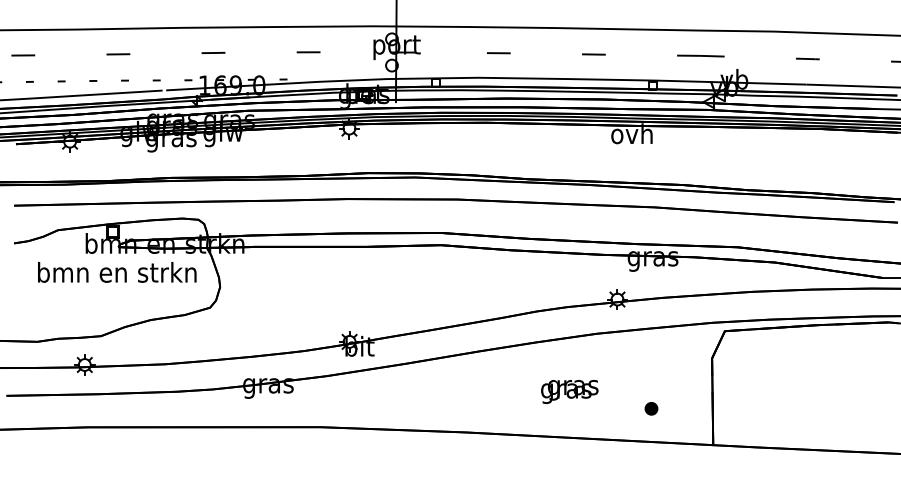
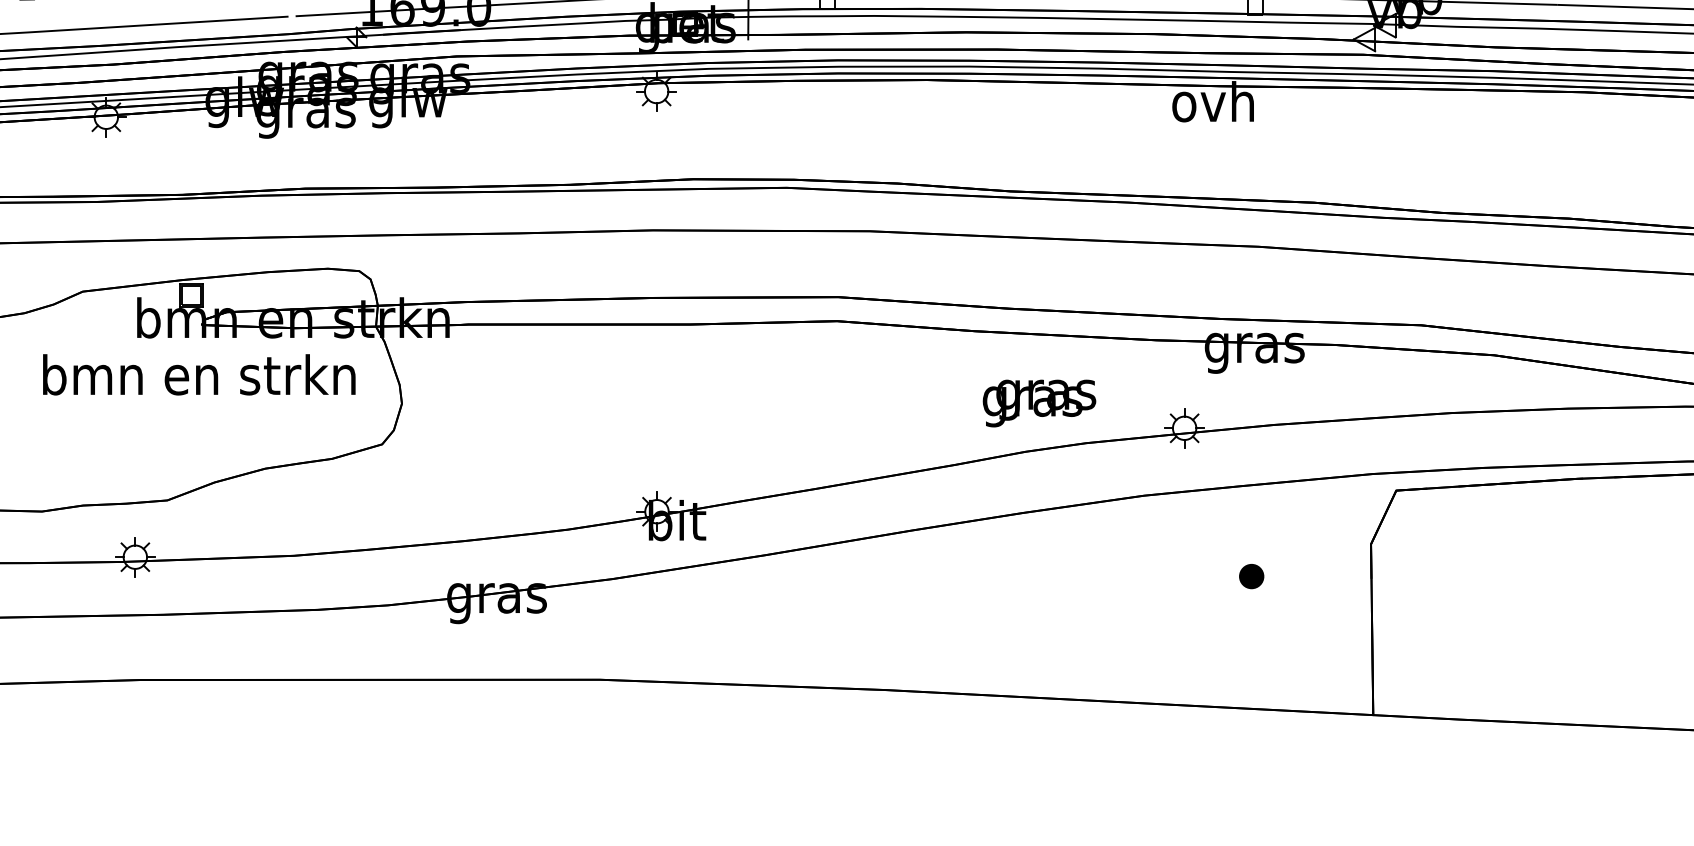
text: (569, 392) -> (1038, 404), moved
part: (651, 408) -> (1251, 575), moved

